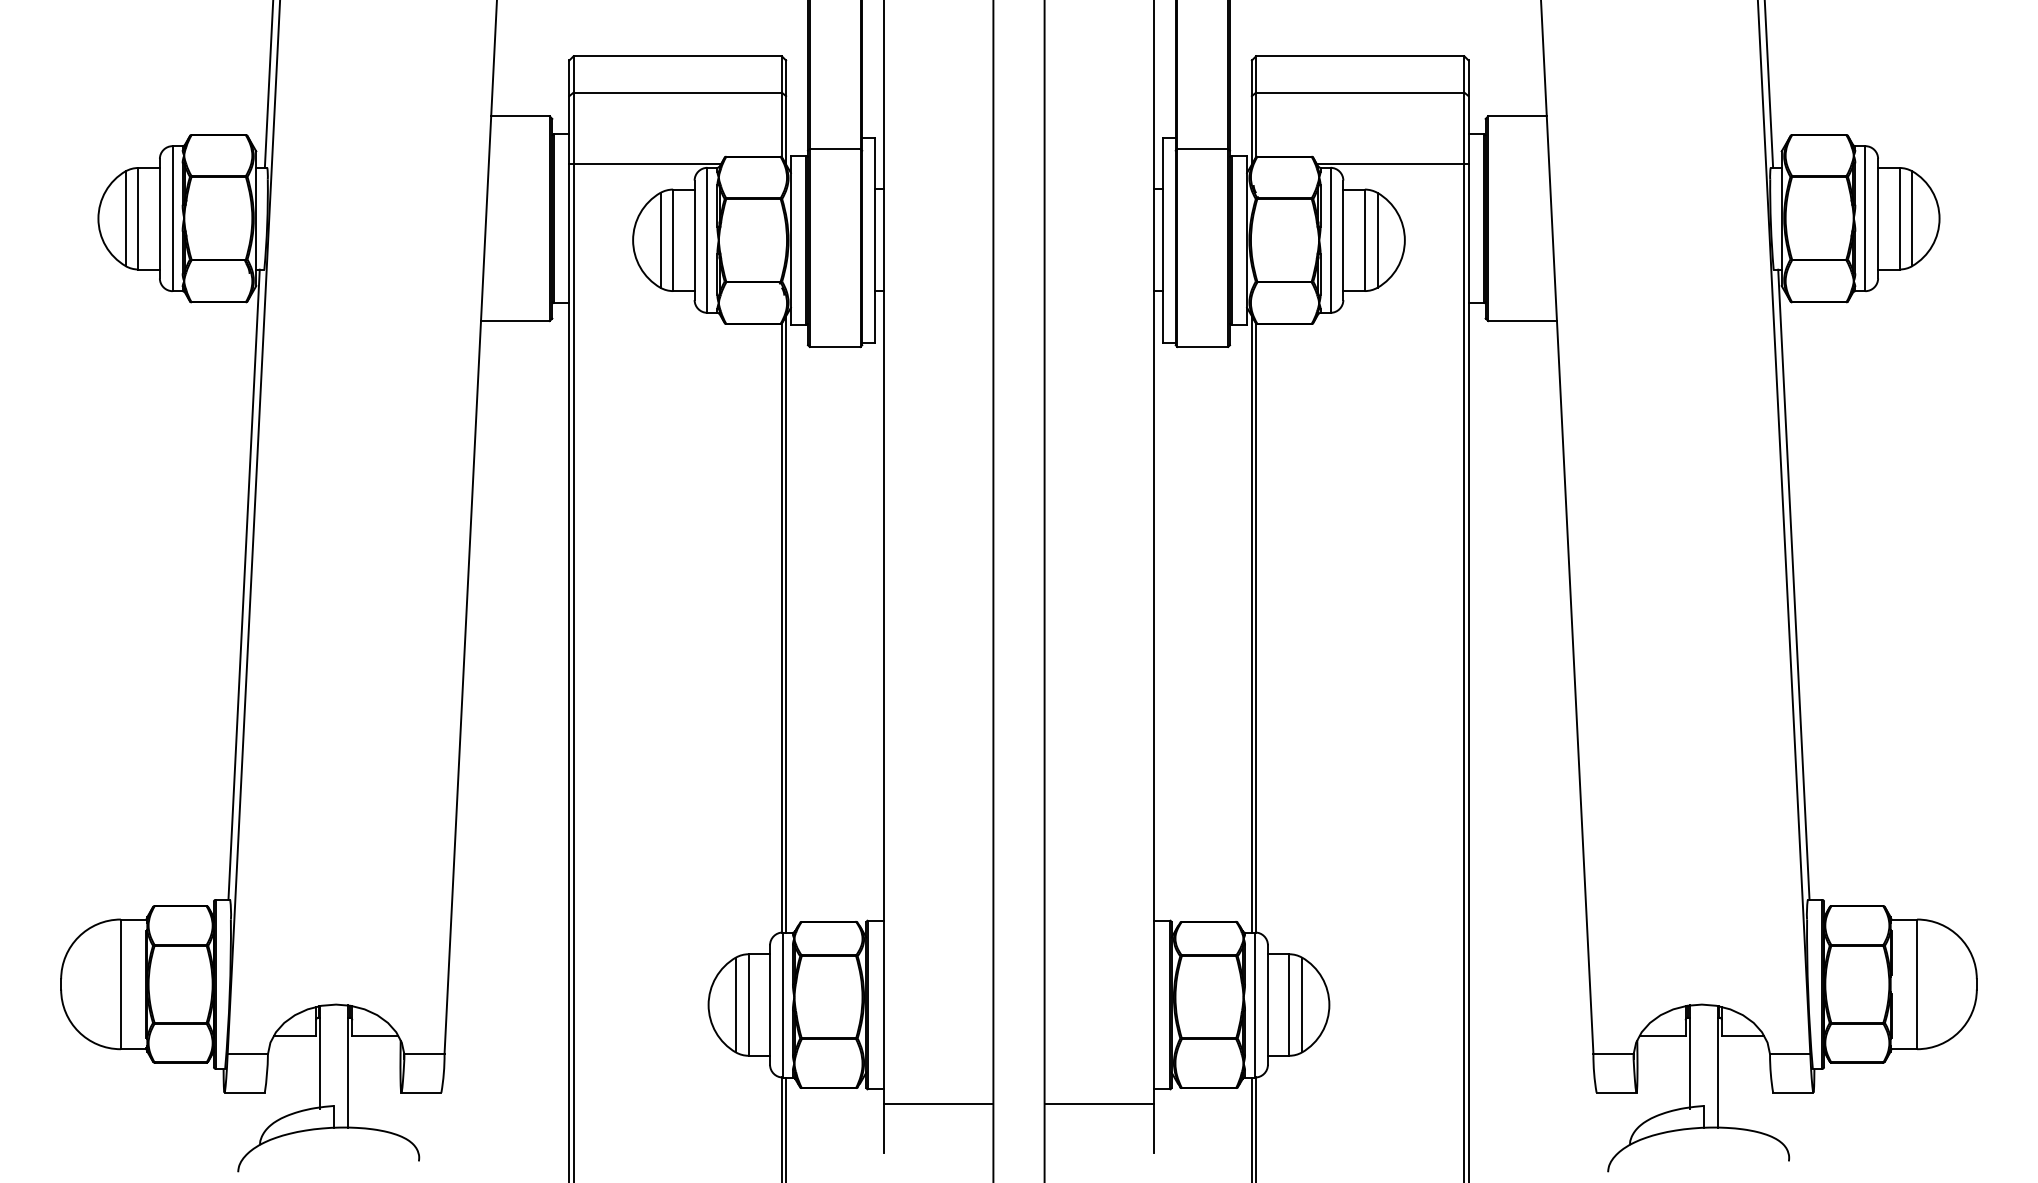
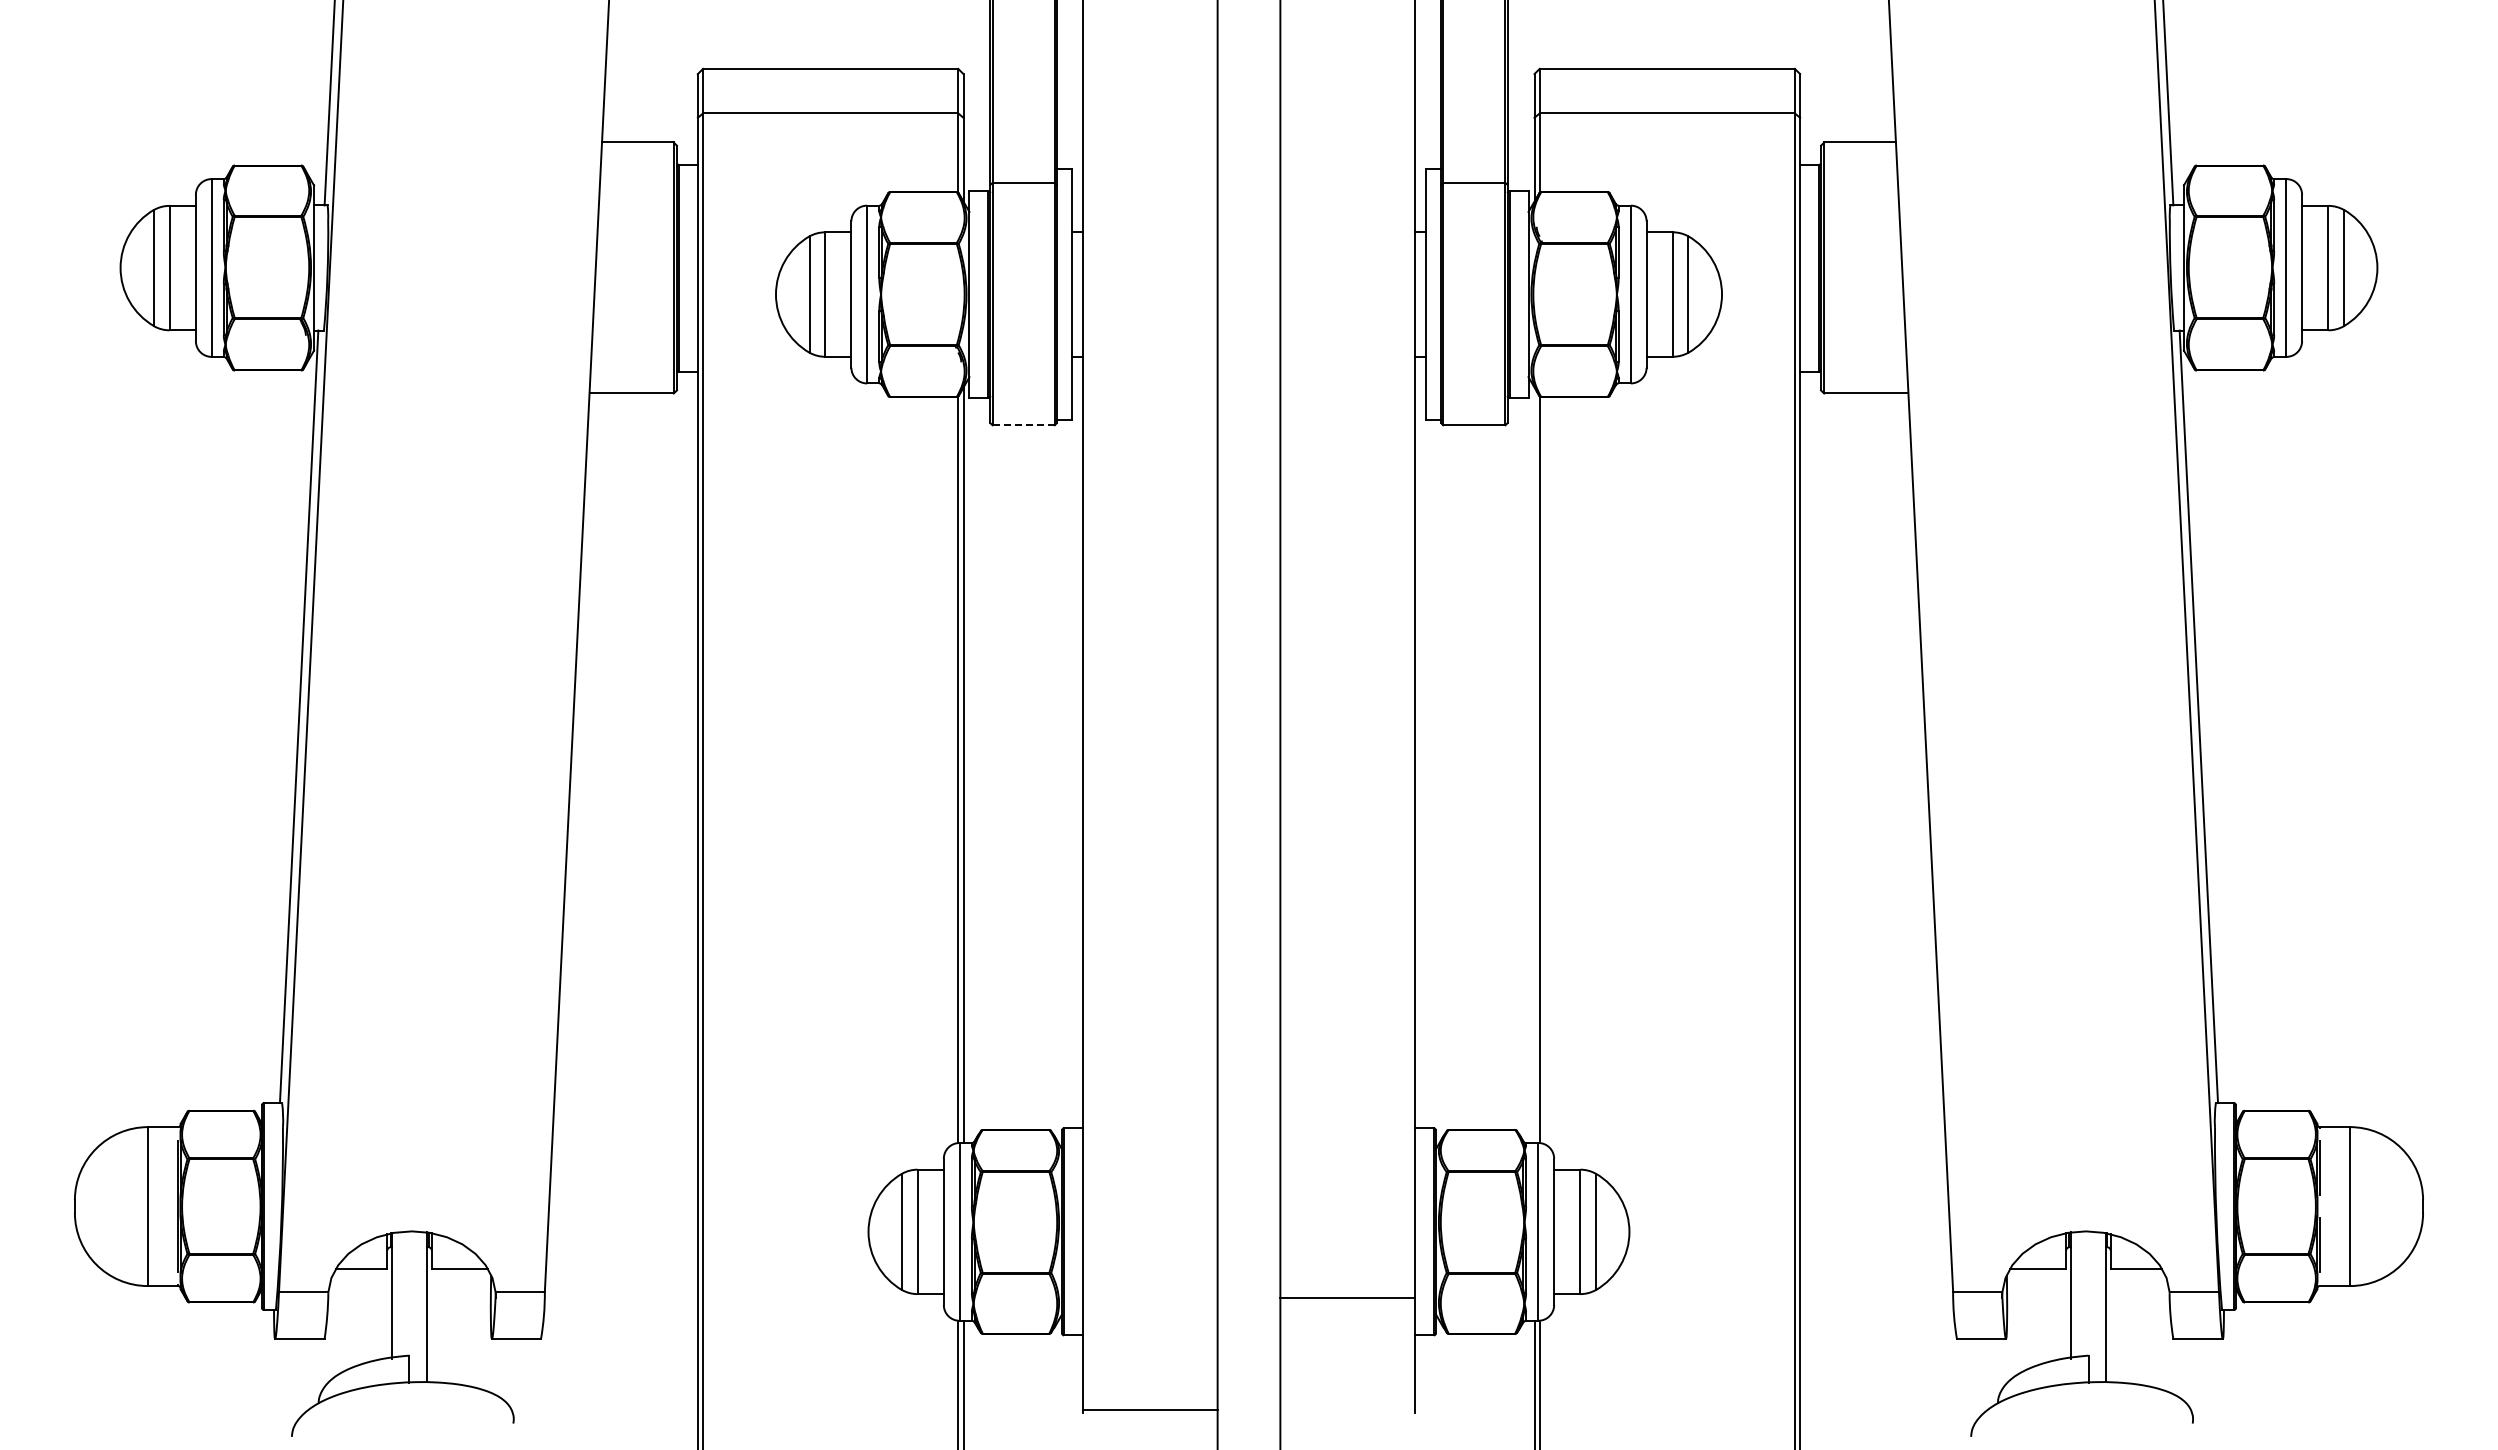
line: (644, 164) -> (790, 201), removed
line: (1393, 164) -> (1707, 201), removed
line: (835, 347) -> (1024, 425), solid -> dashed
line: (1251, 624) -> (1534, 765), removed
line: (937, 1104) -> (1149, 1409), moved
line: (1099, 1104) -> (1347, 1297), moved

